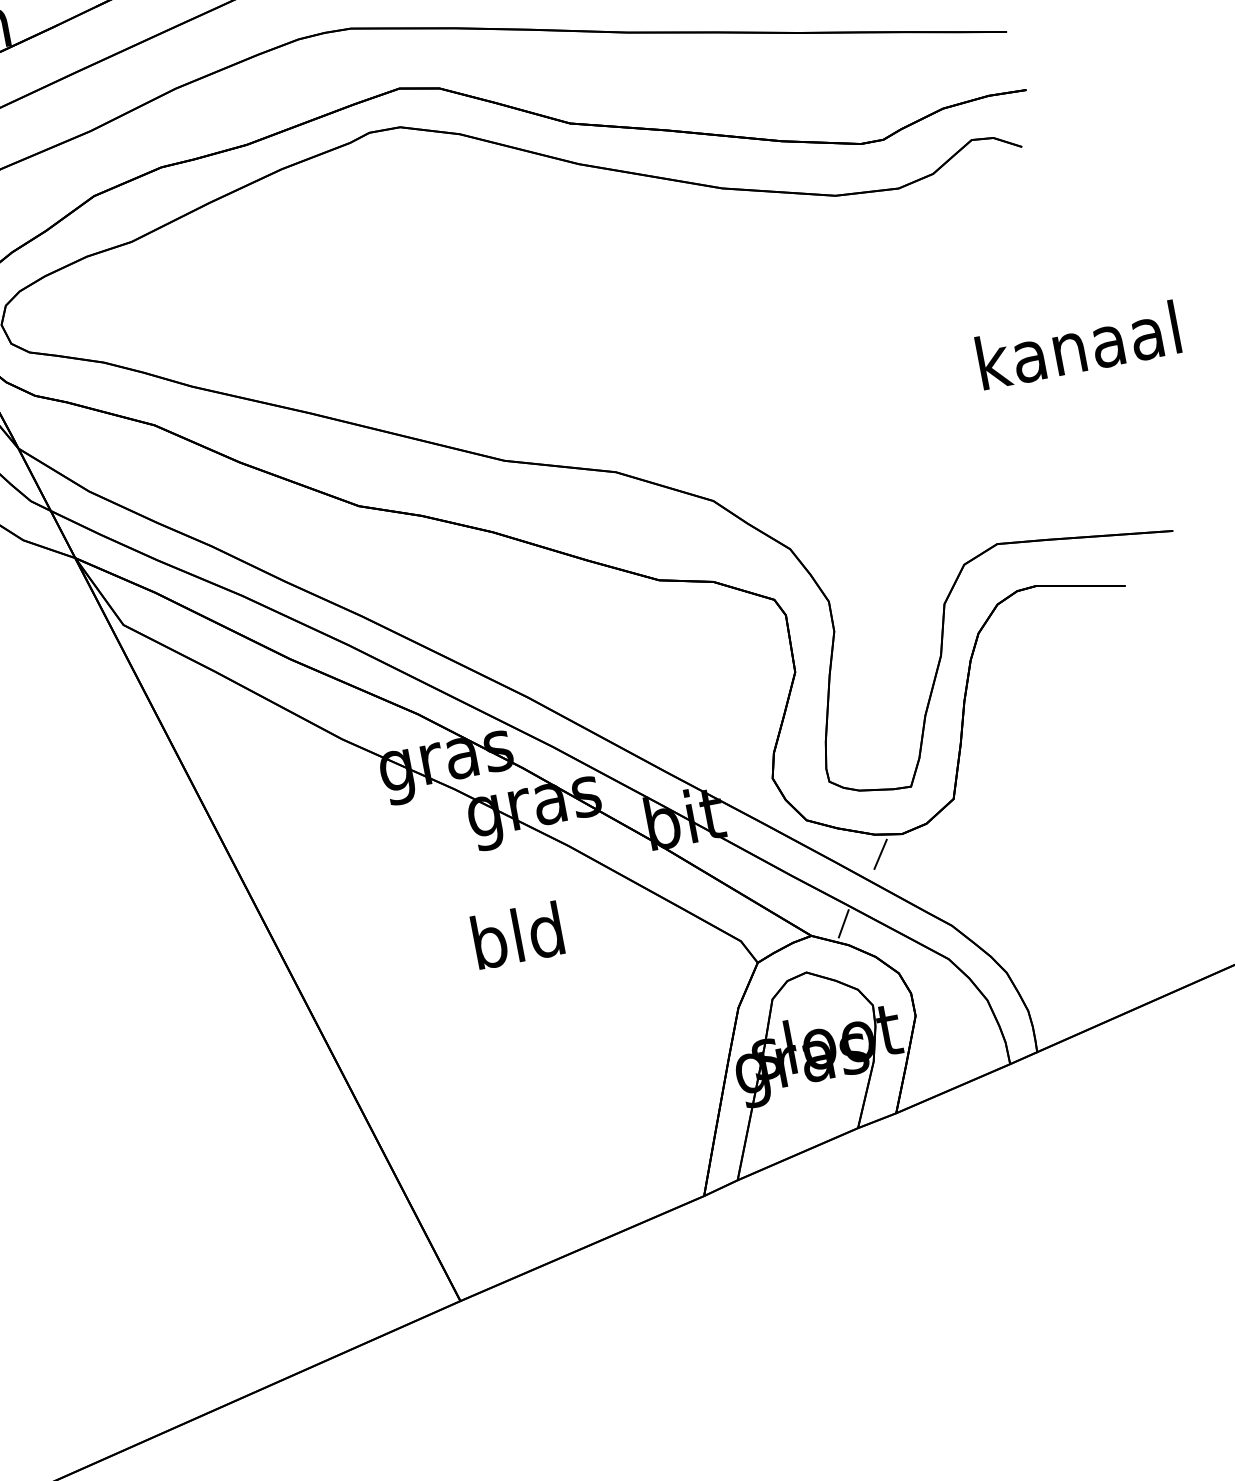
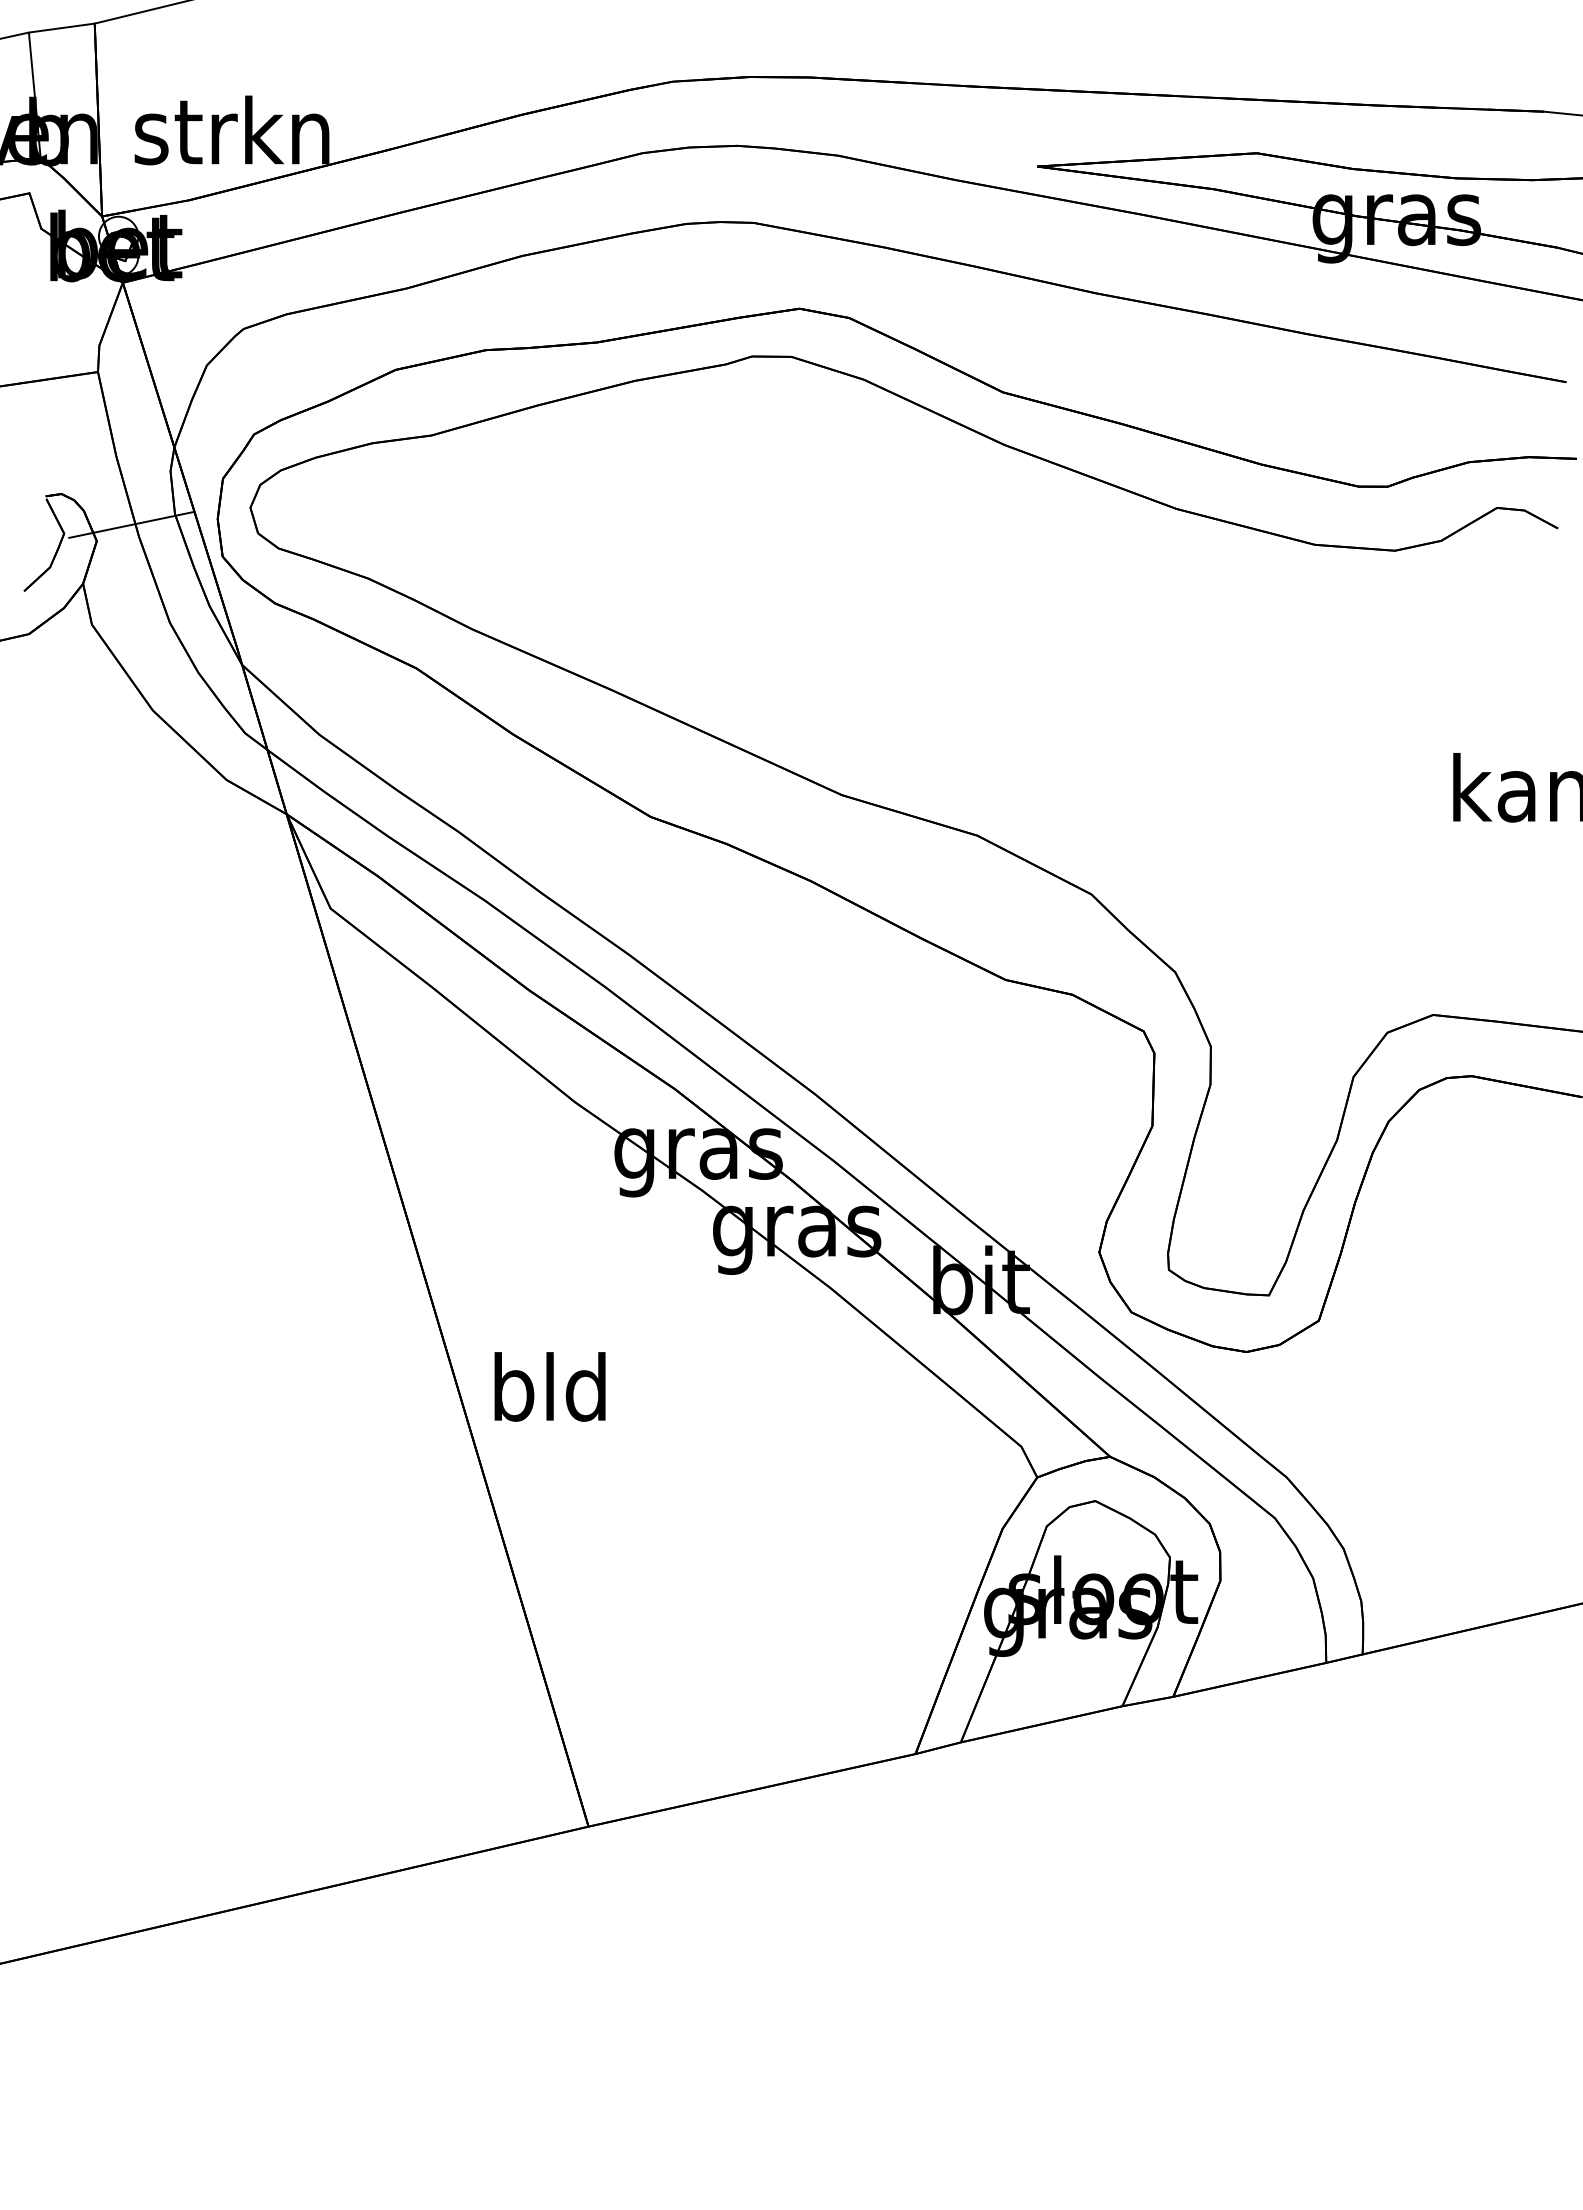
line: (880, 853) -> (1215, 1371), removed
line: (843, 923) -> (1152, 1449), removed
text: (517, 935) -> (549, 1386), moved

